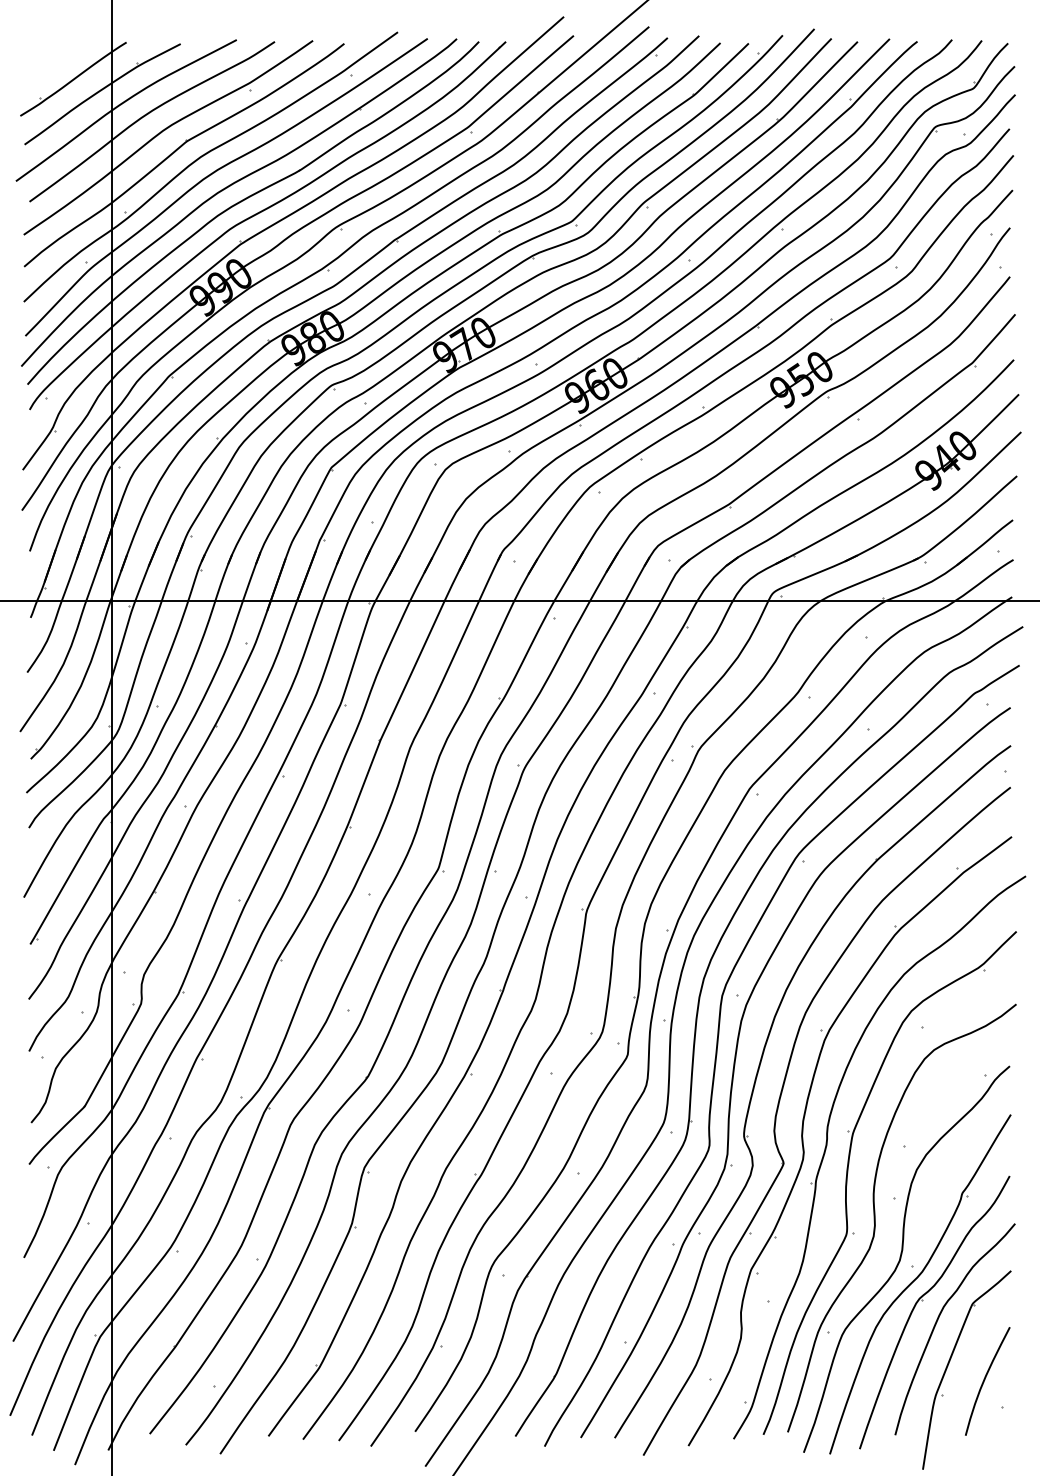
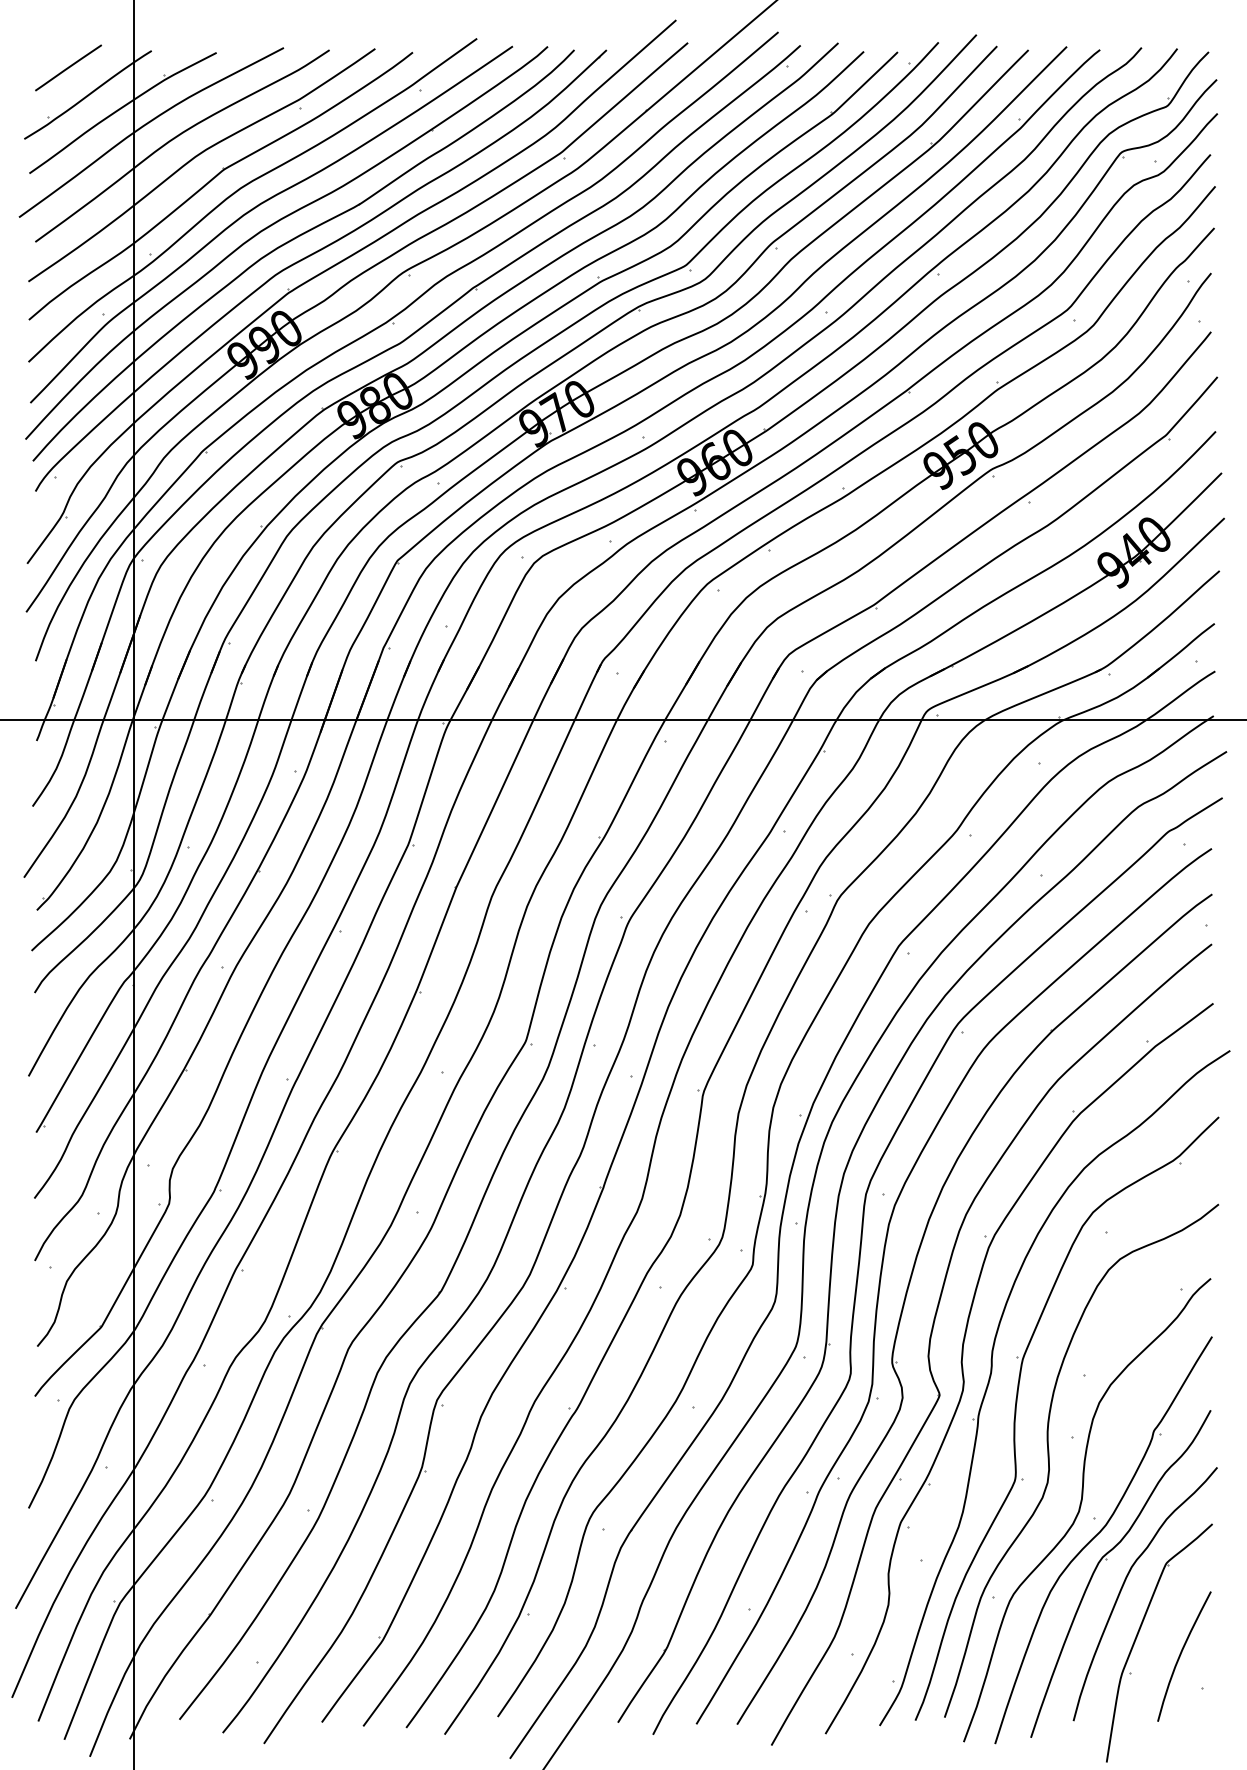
line: (57, 56) -> (68, 67), added

